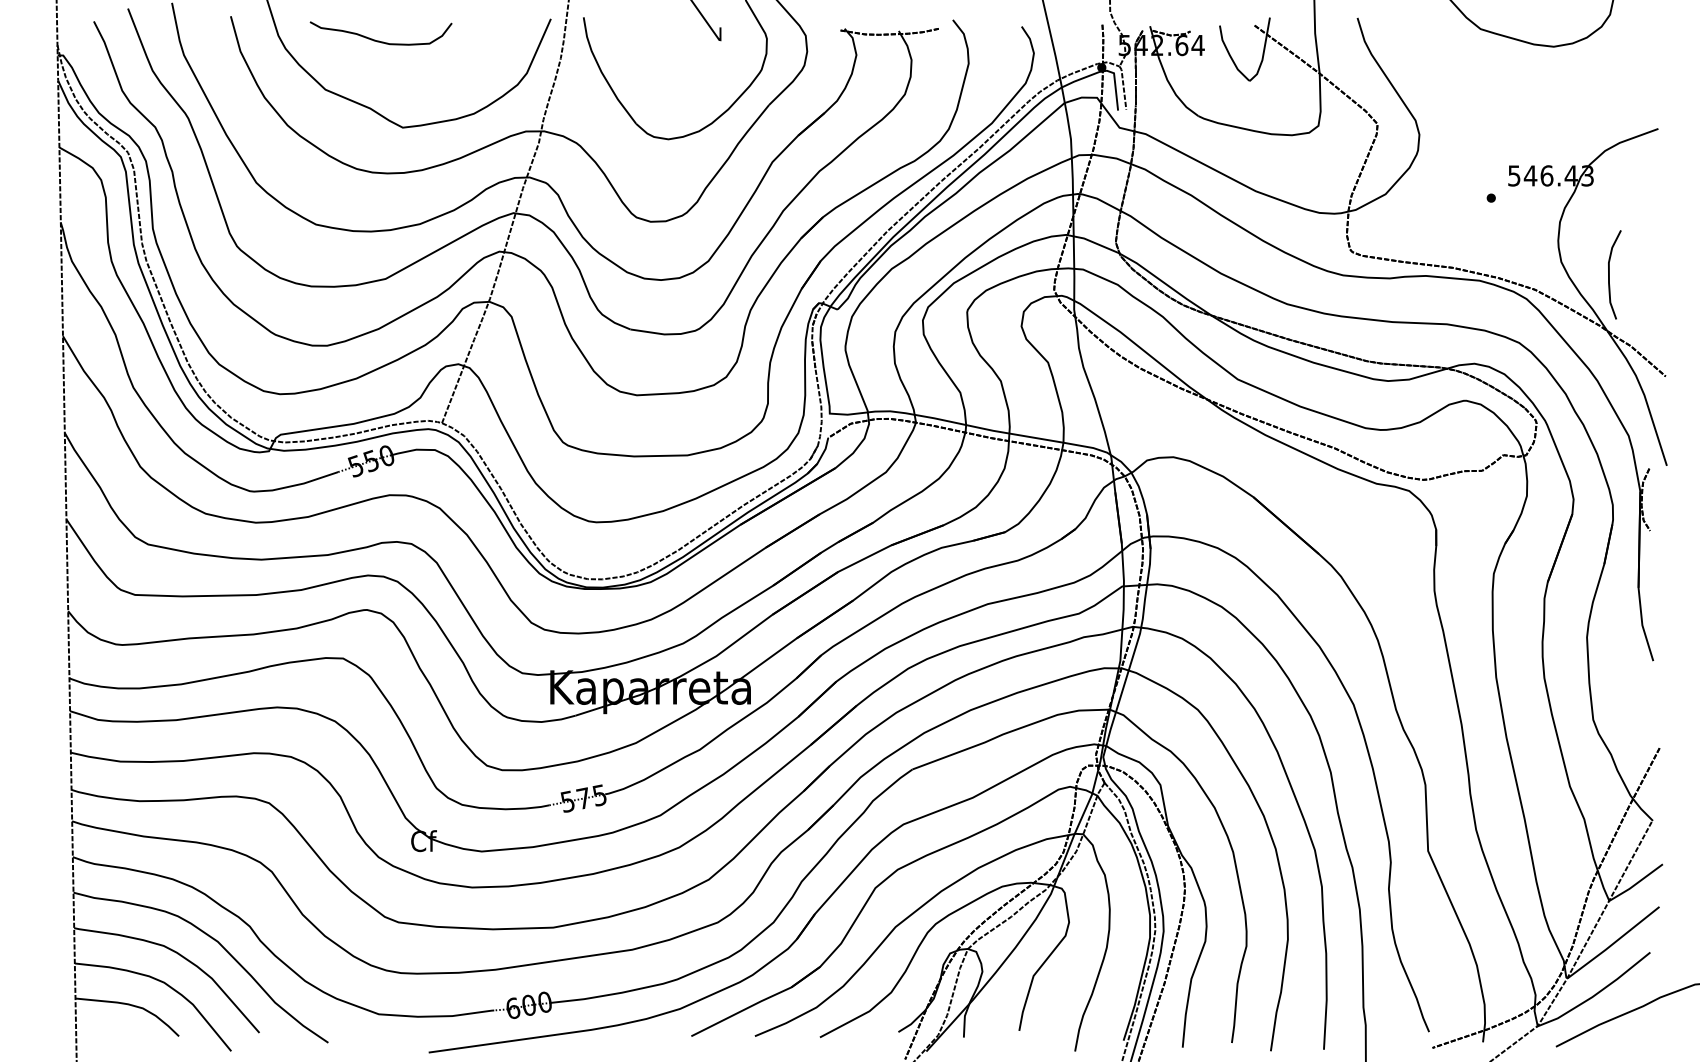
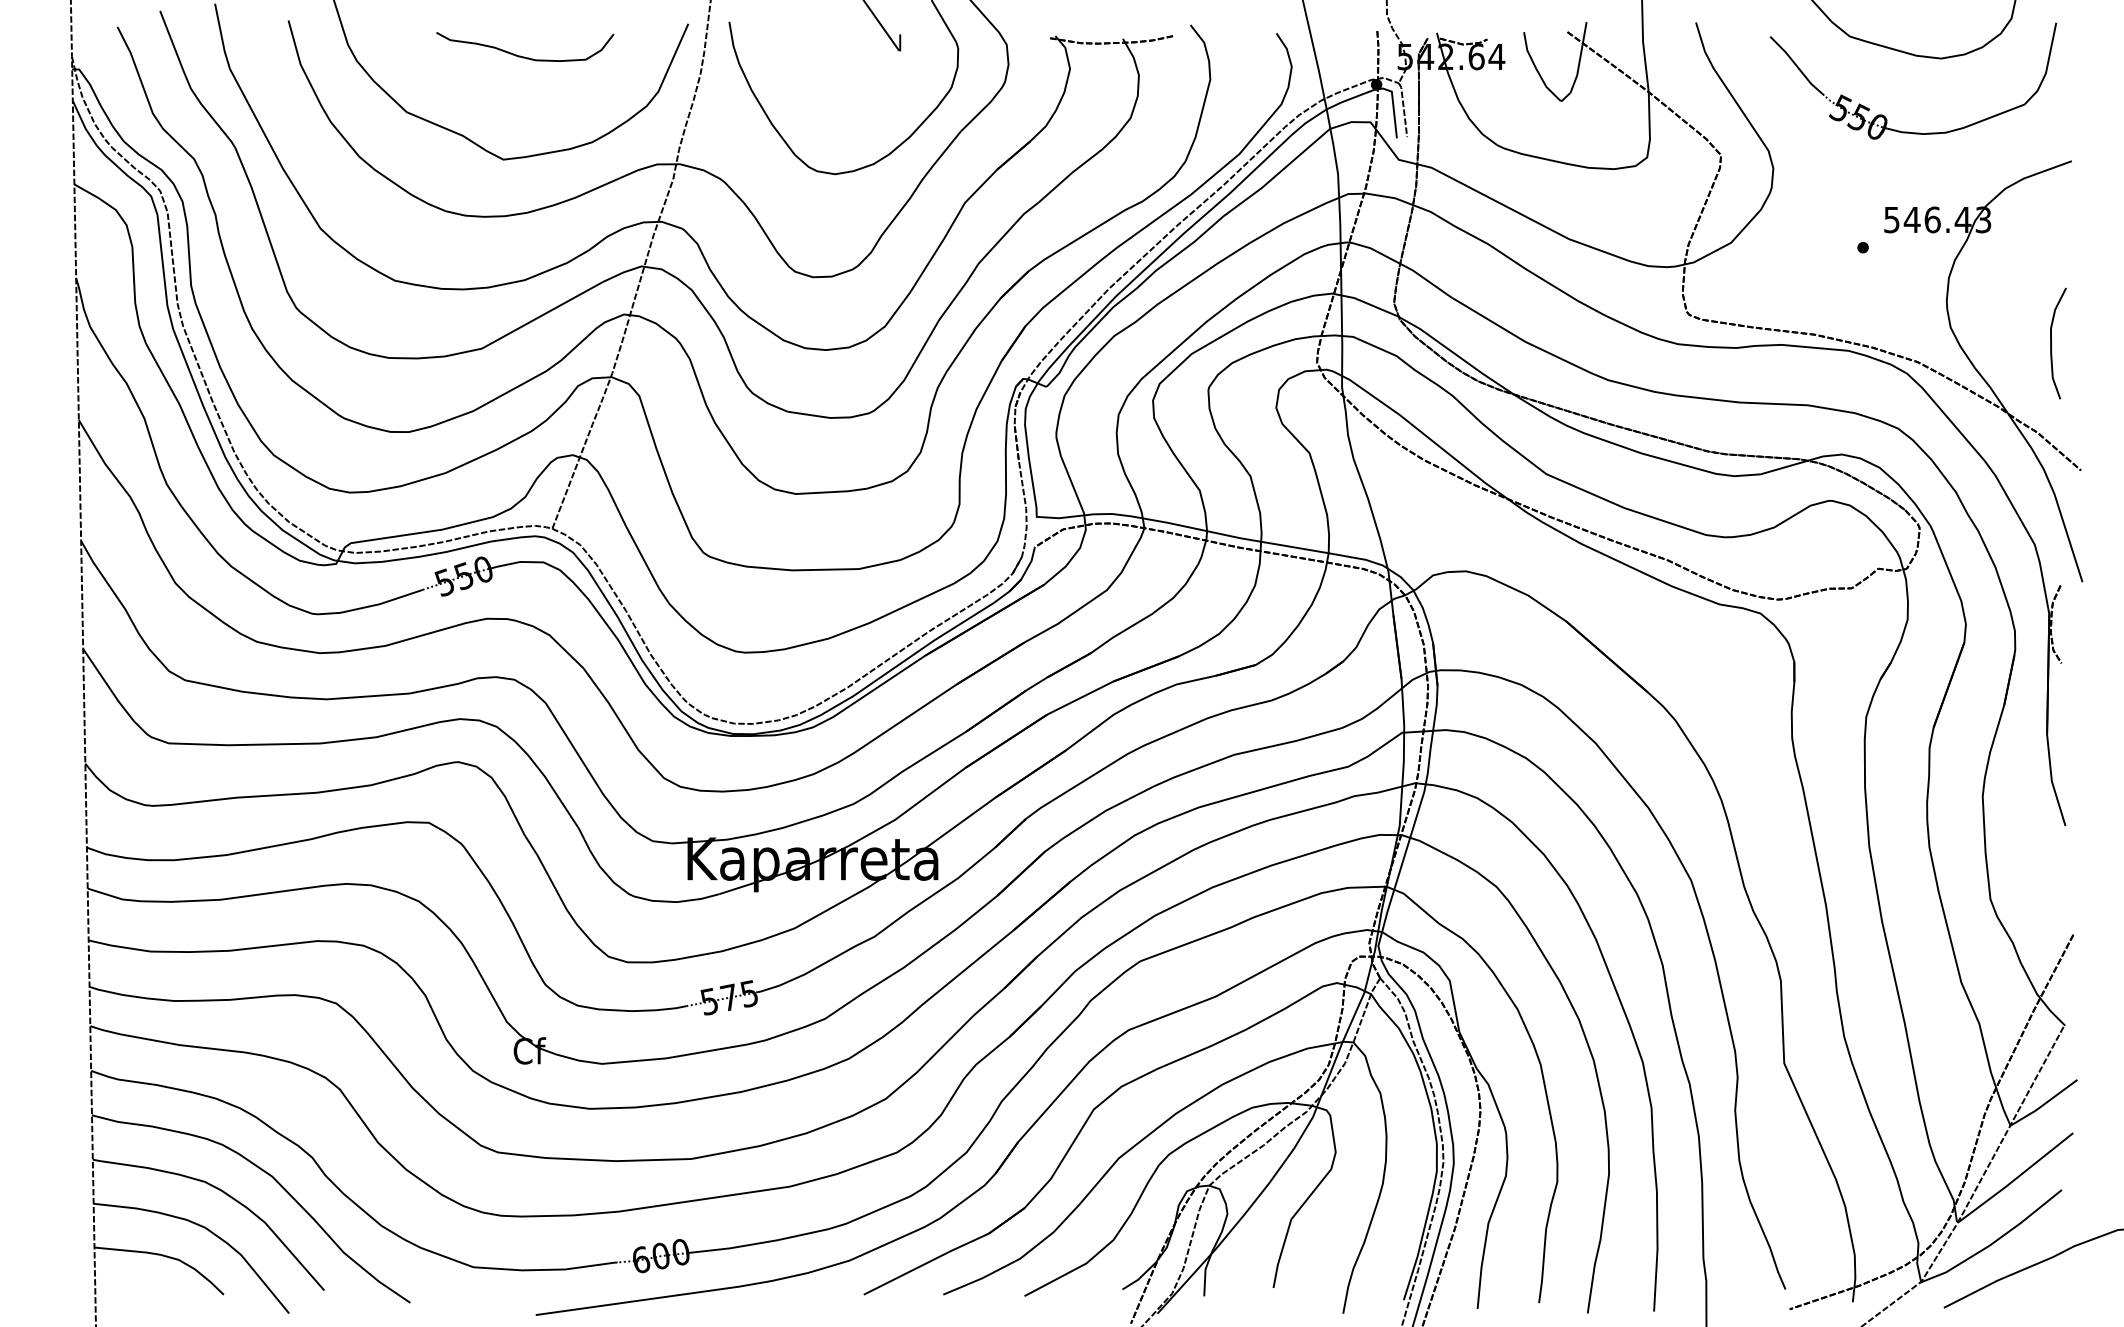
curve: (380, 41) -> (524, 56), moved
part: (1508, 92) -> (1884, 115), added
curve: (1609, 274) -> (2051, 343), moved

